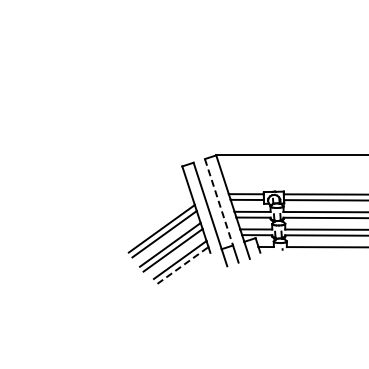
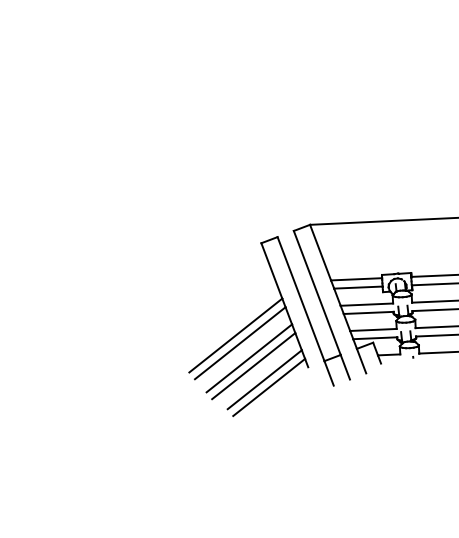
line: (219, 202) -> (318, 293), dashed -> solid
line: (183, 265) -> (269, 387), dashed -> solid

